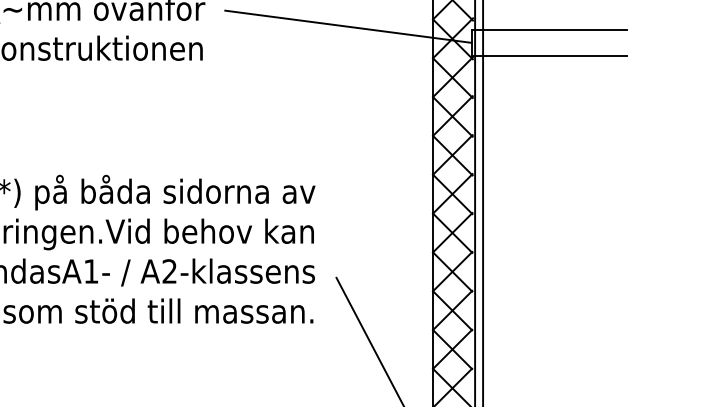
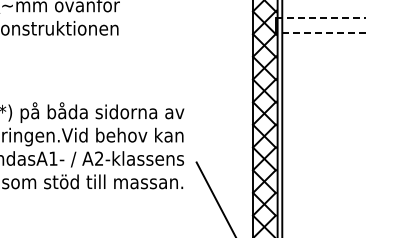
line: (348, 26) -> (203, 15), removed
line: (550, 29) -> (321, 17), solid -> dashed
line: (548, 55) -> (320, 32), solid -> dashed

